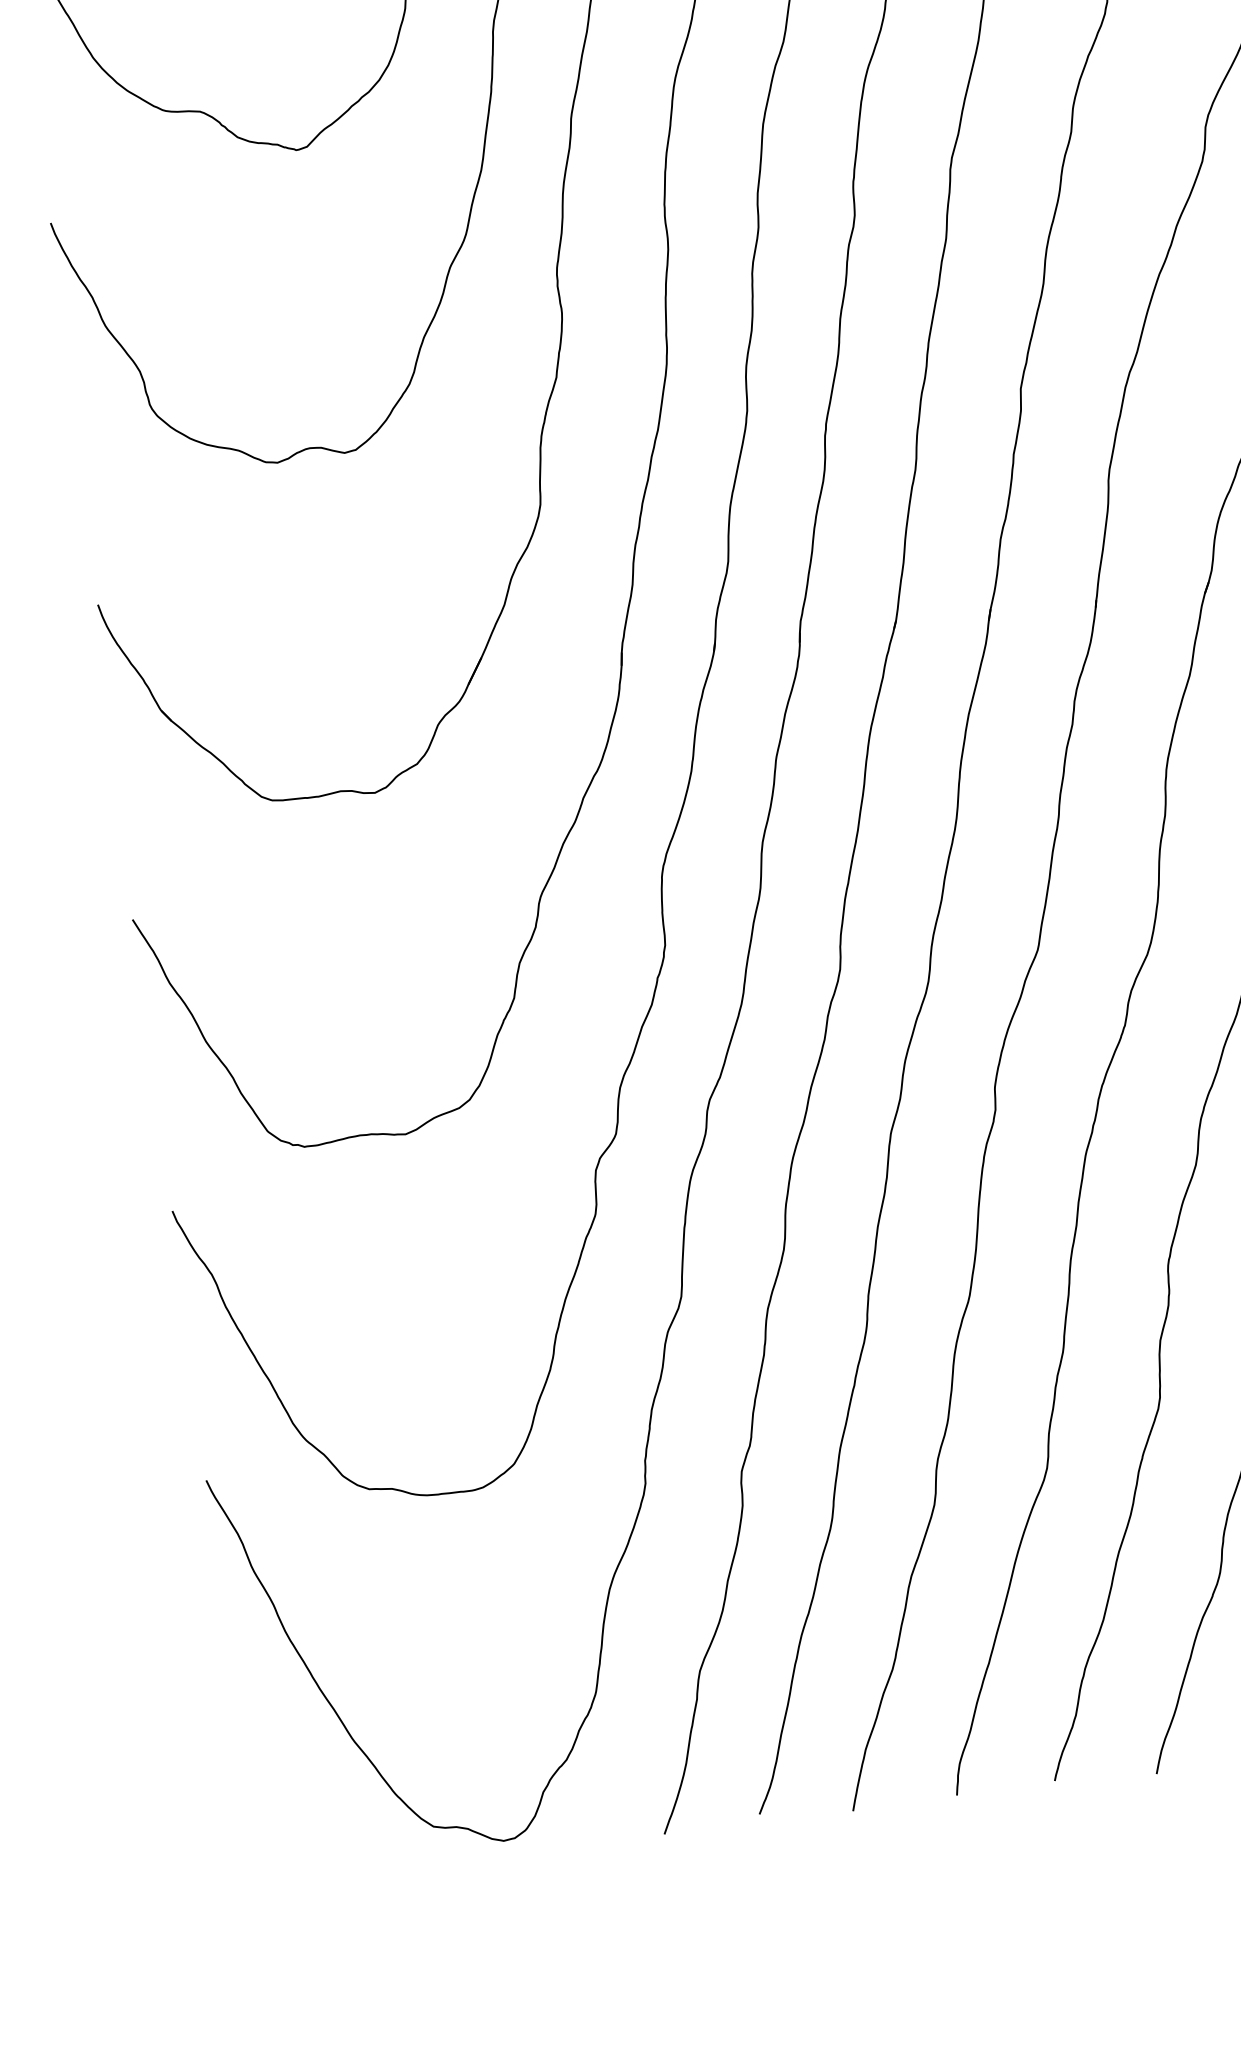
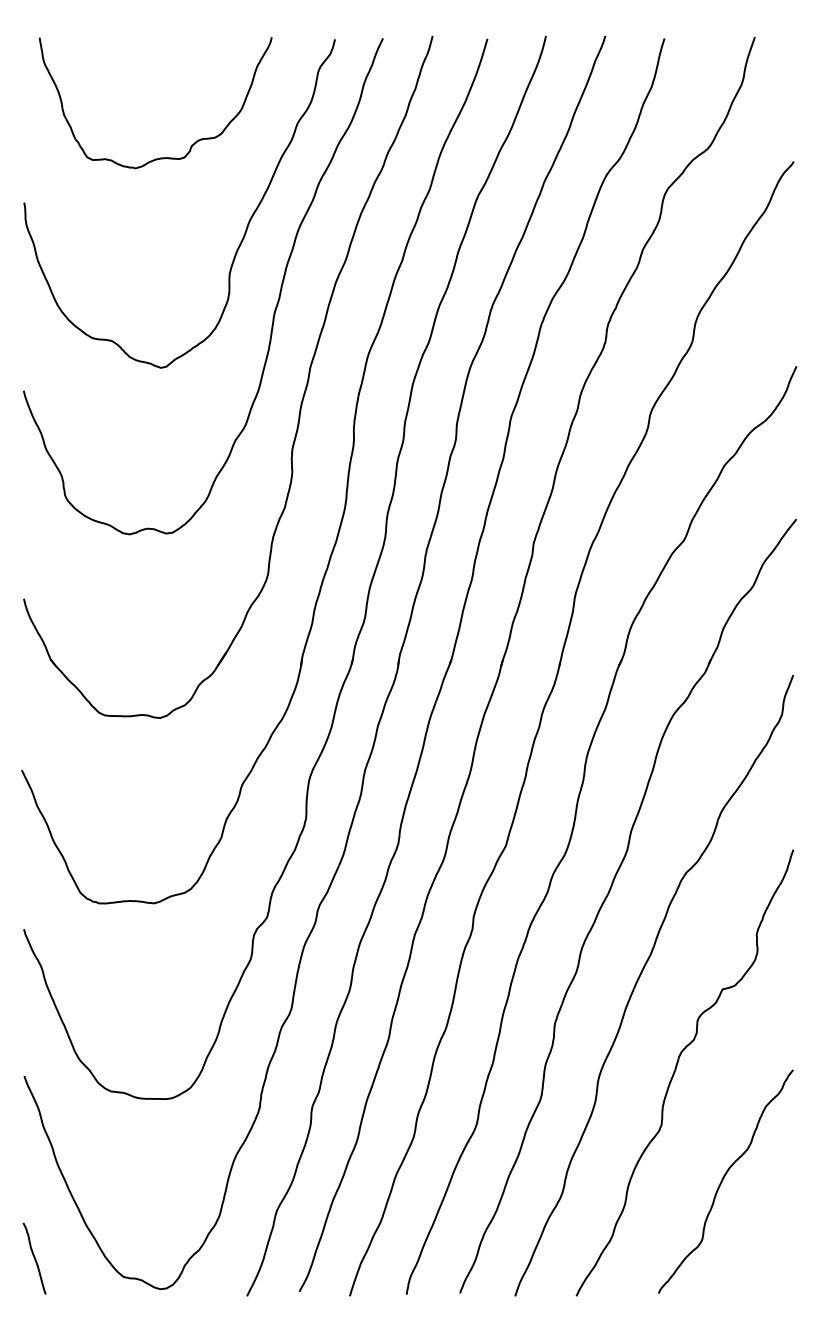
curve: (265, 1812) -> (34, 1258), added

